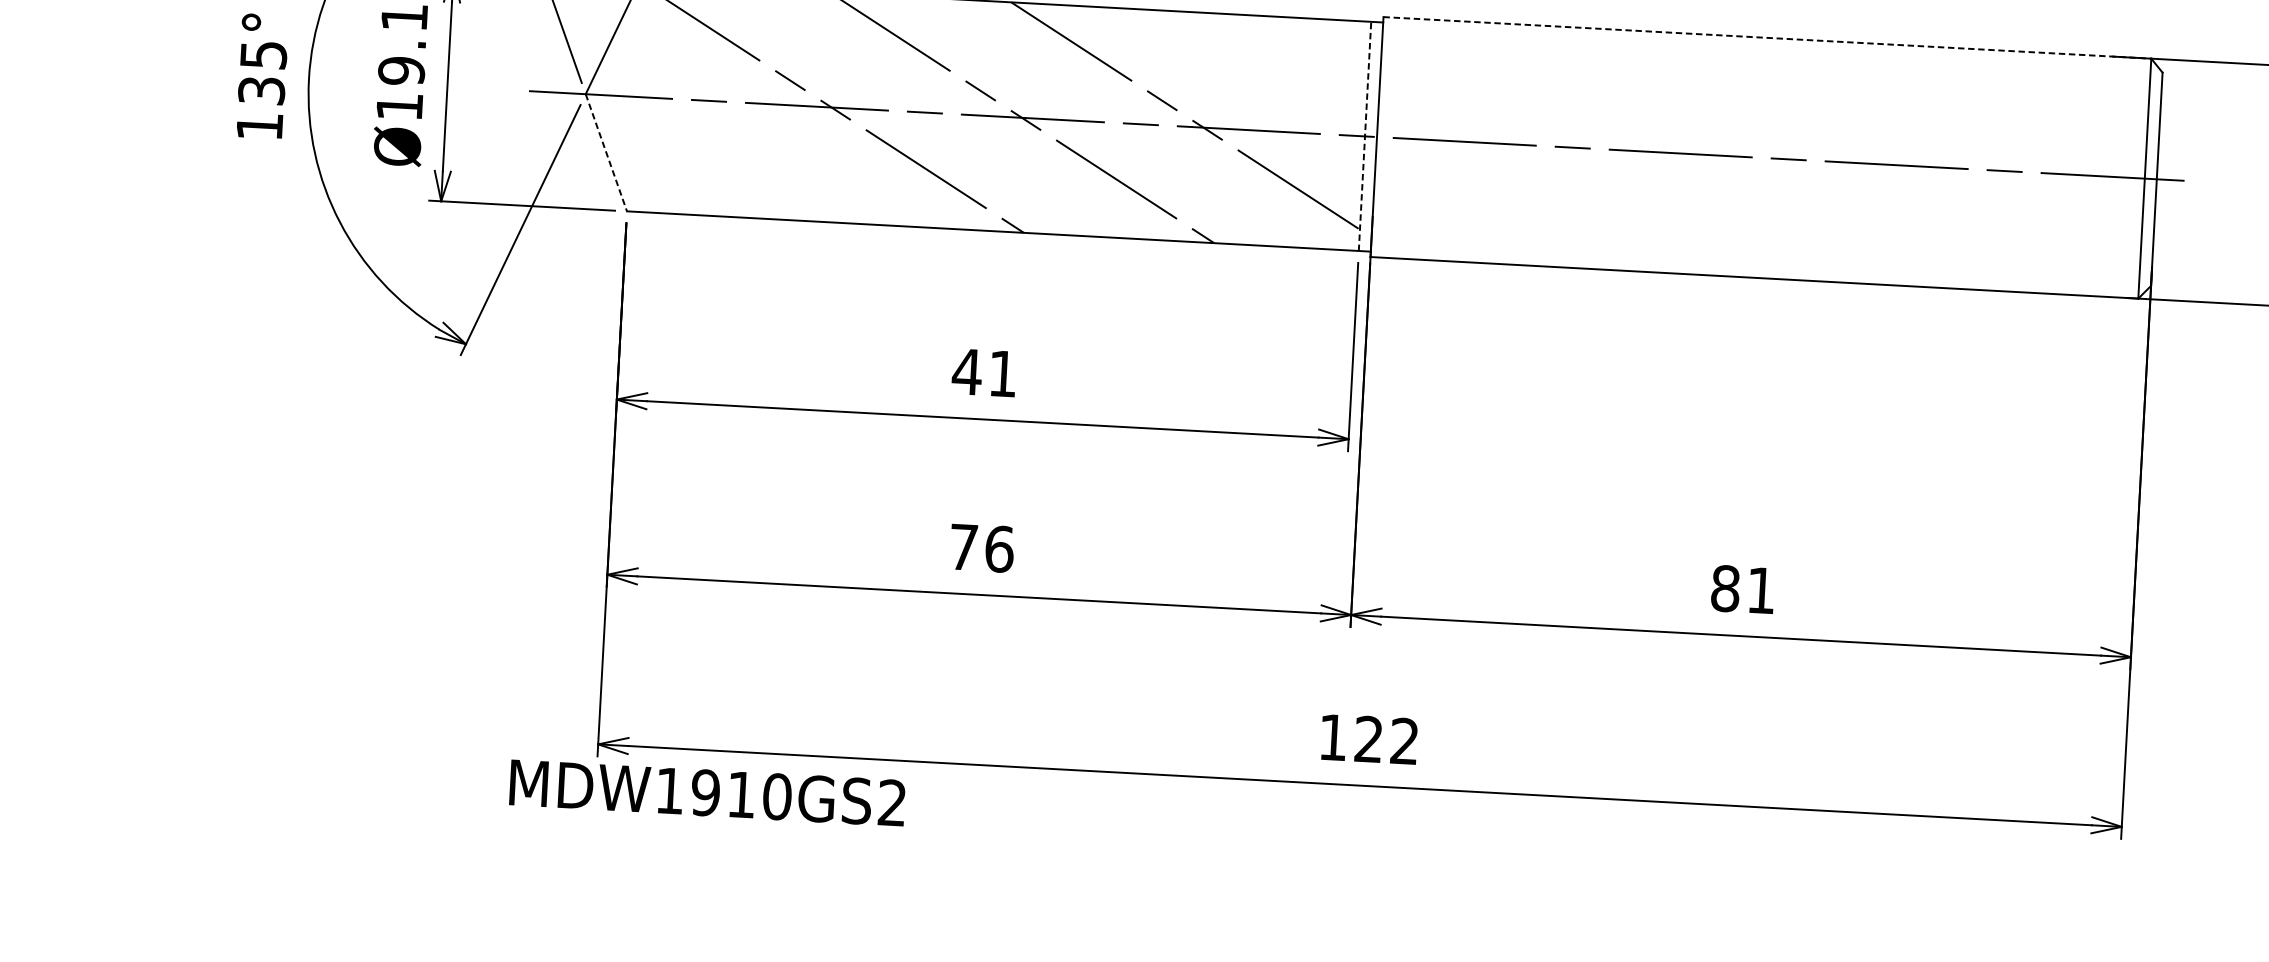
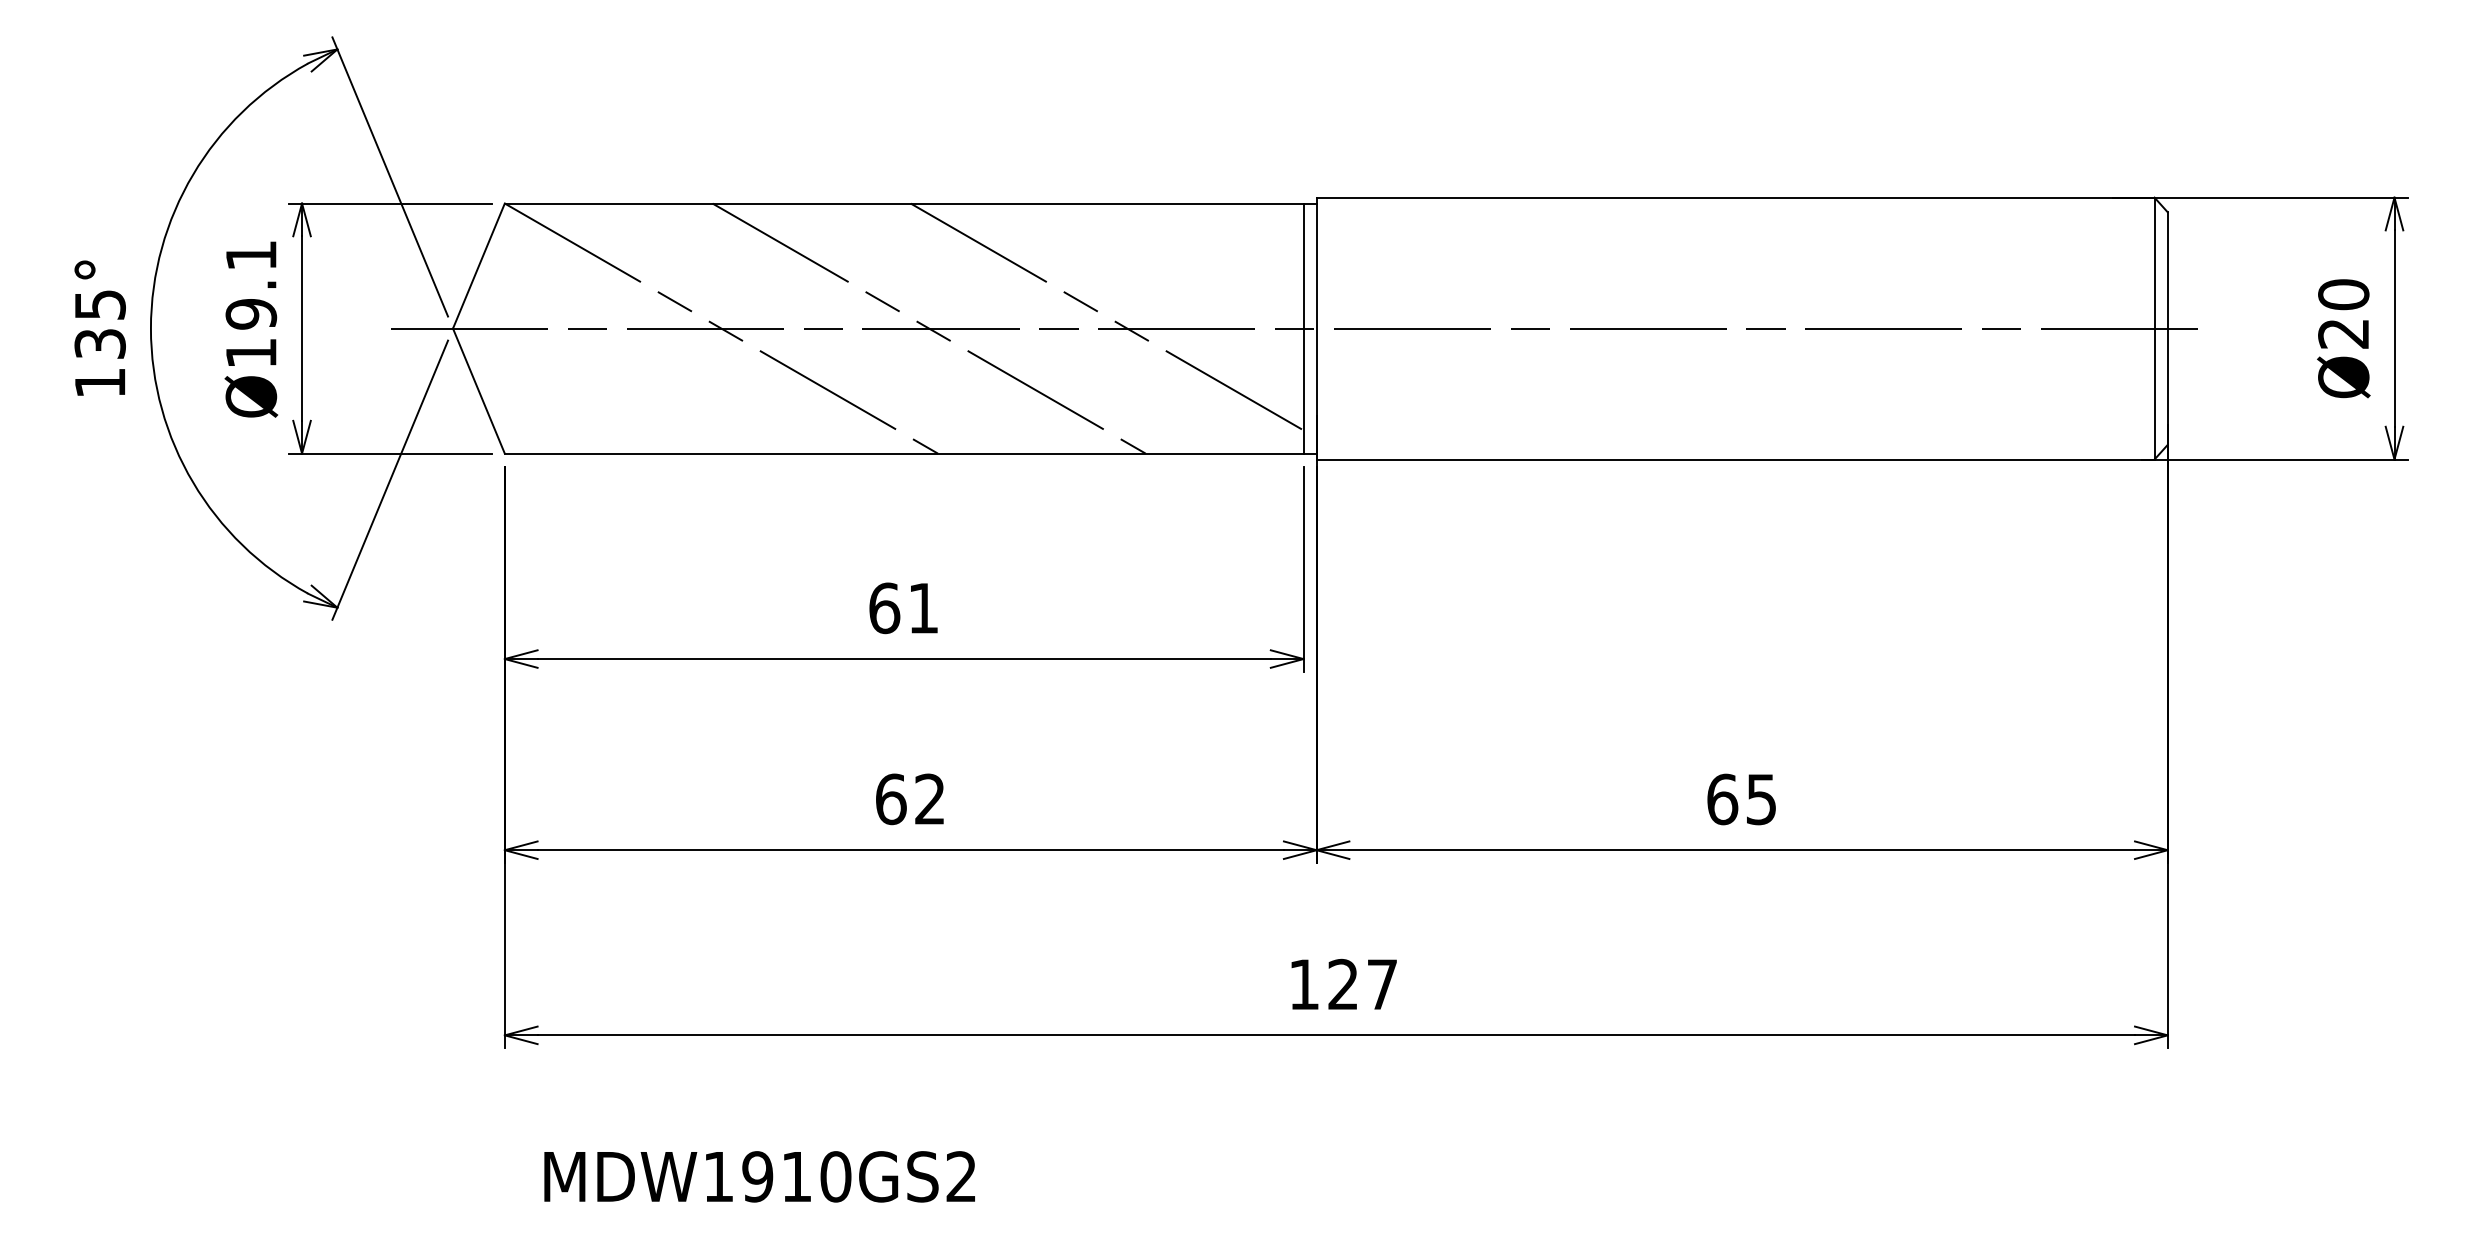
line: (1767, 37) -> (1735, 197), dashed -> solid
line: (1365, 136) -> (1303, 328), dashed -> solid
line: (605, 153) -> (478, 391), dashed -> solid
text: (967, 372) -> (884, 608), 41 -> 61
text: (981, 548) -> (910, 799), 76 -> 62
text: (1742, 589) -> (1741, 799), 81 -> 65
text: (1403, 740) -> (1381, 983), 122 -> 127
text: (707, 792) -> (759, 1176), moved

